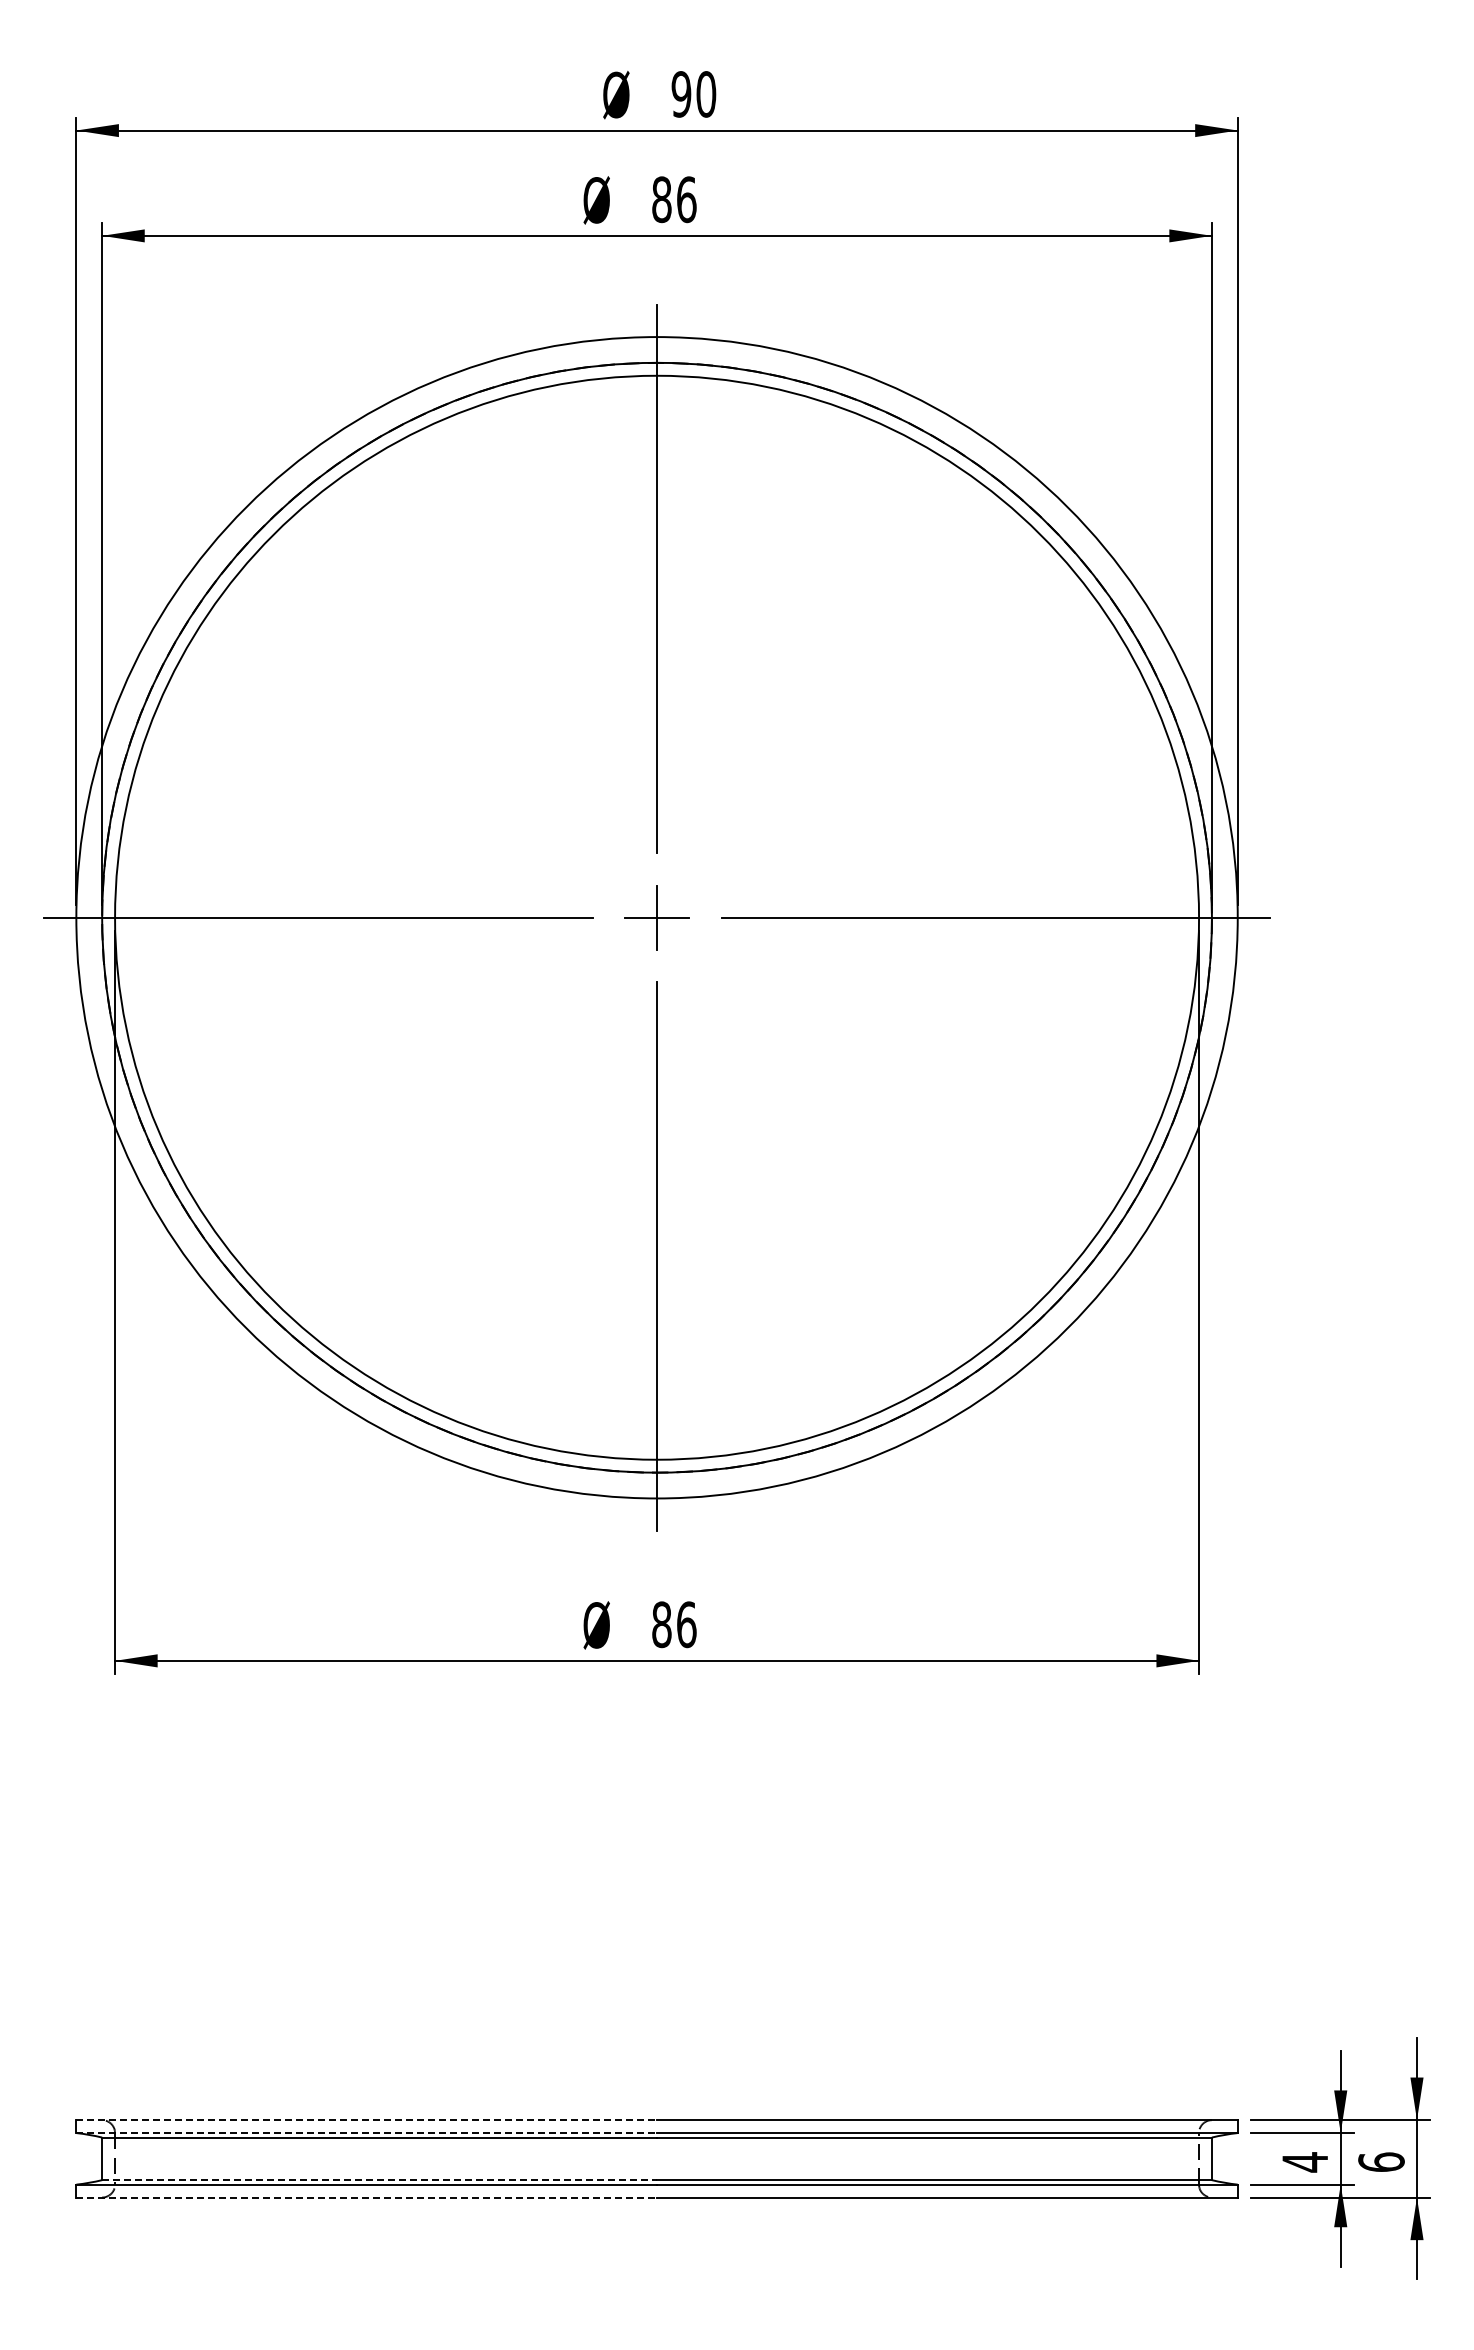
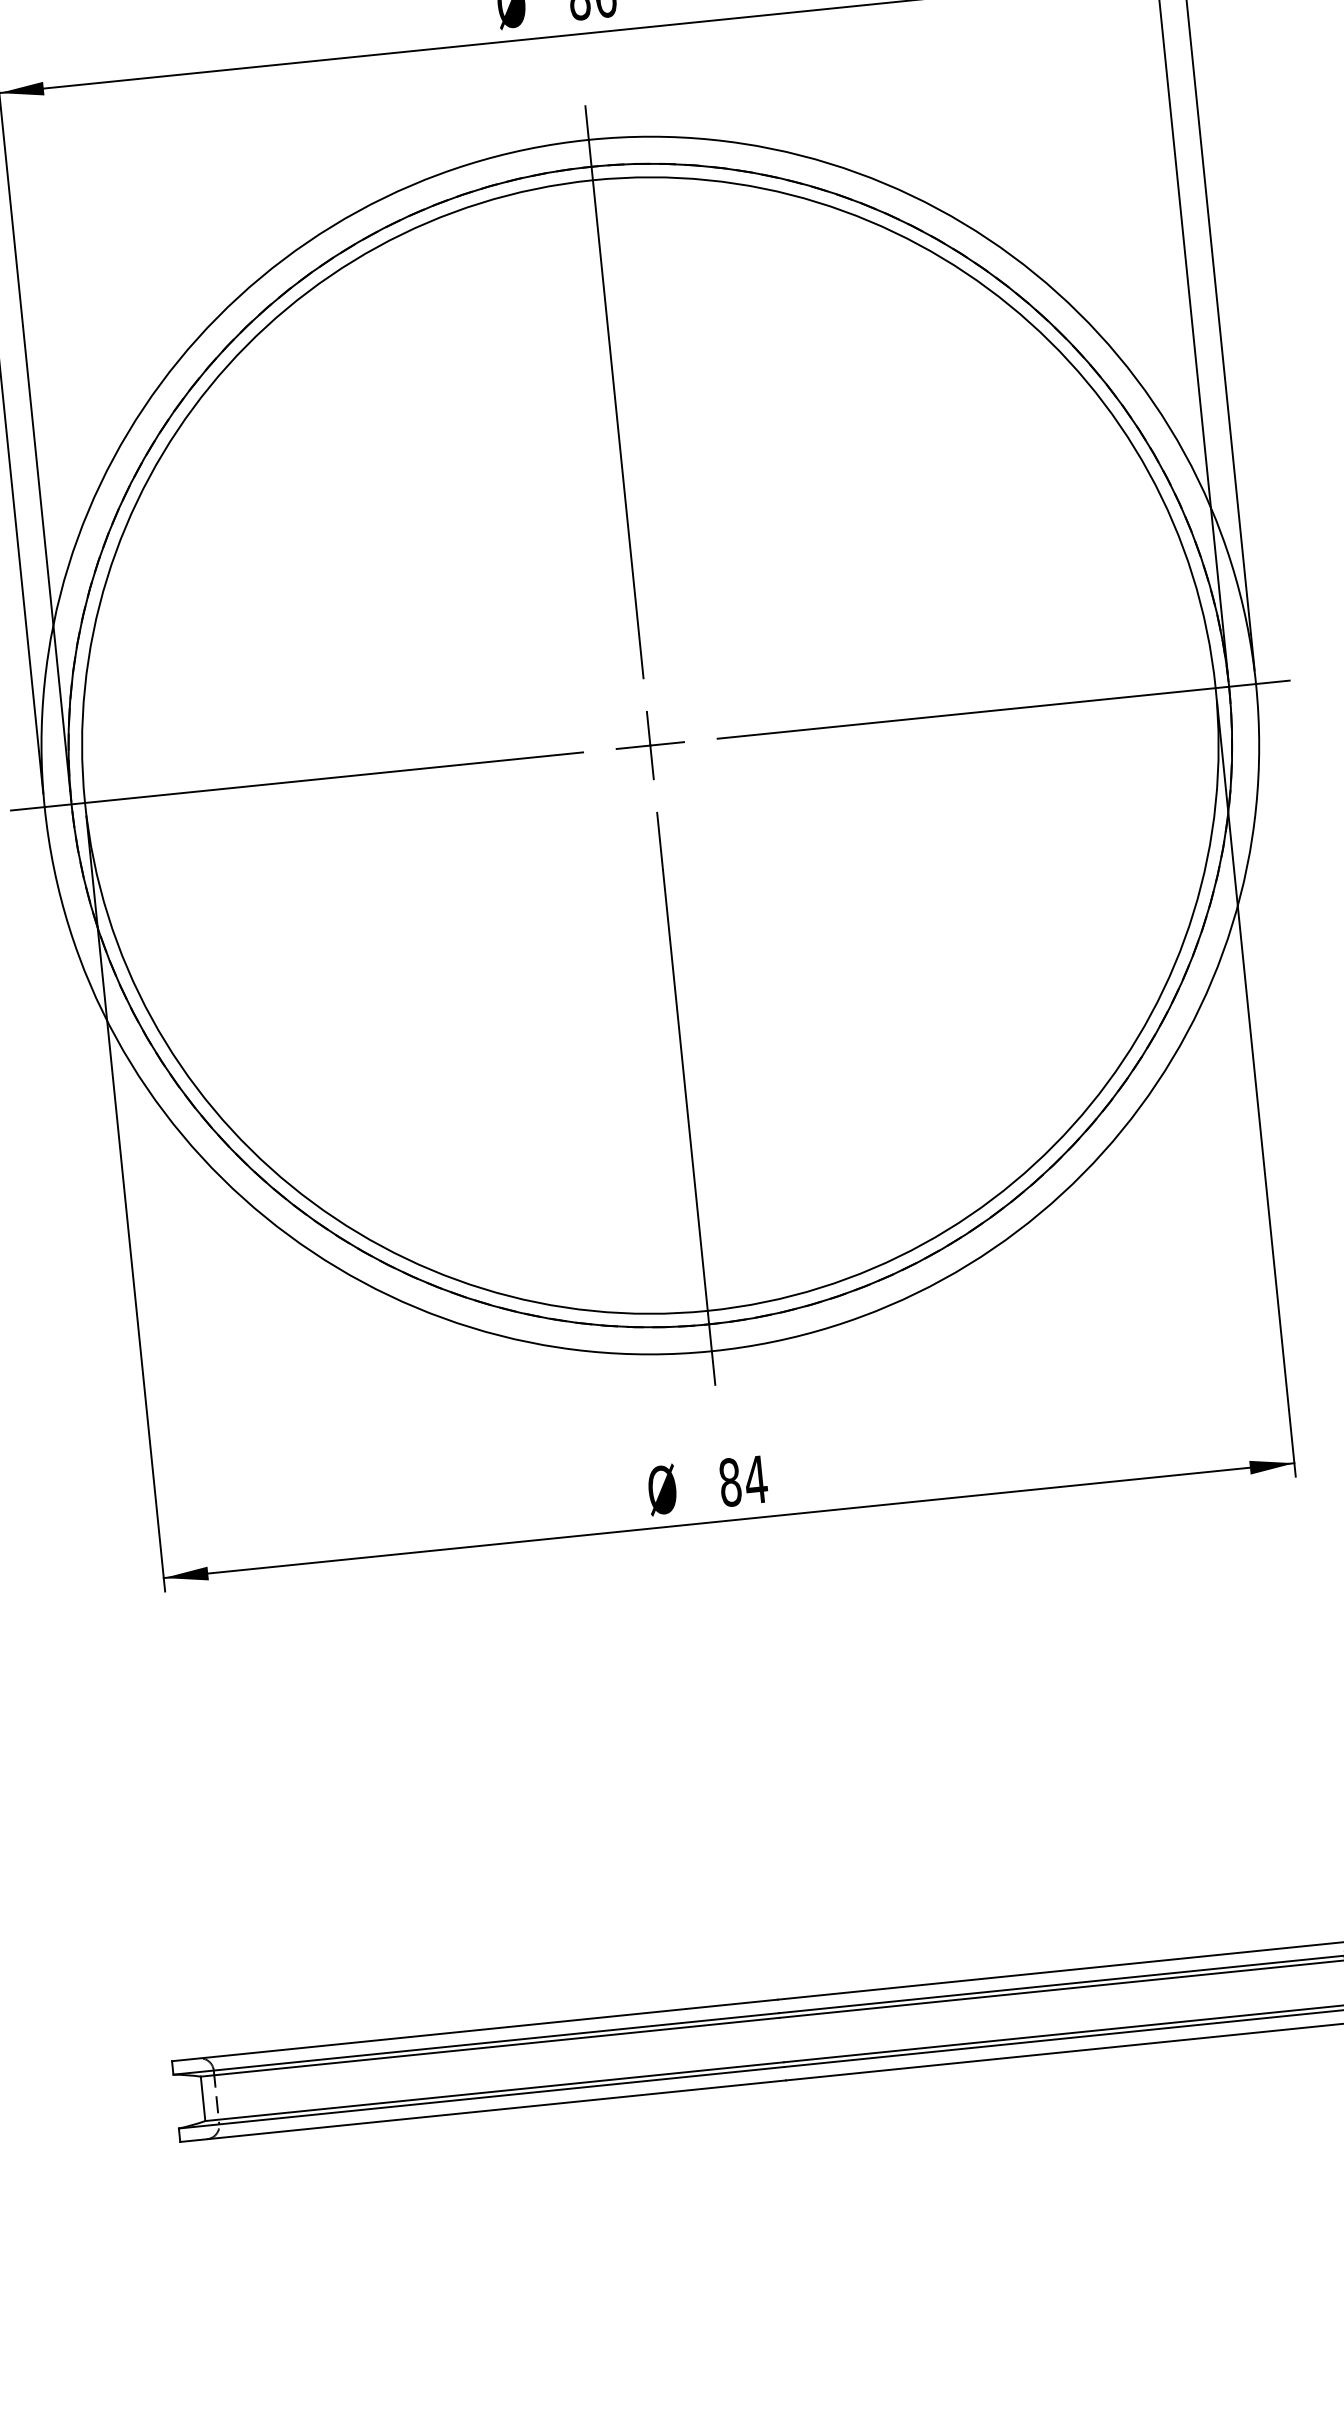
text: (686, 1624) -> (755, 1479), 86 -> 84
line: (367, 2120) -> (475, 2030), dashed -> solid
line: (367, 2133) -> (477, 2044), dashed -> solid
line: (380, 2180) -> (495, 2091), dashed -> solid
line: (367, 2197) -> (483, 2111), dashed -> solid

